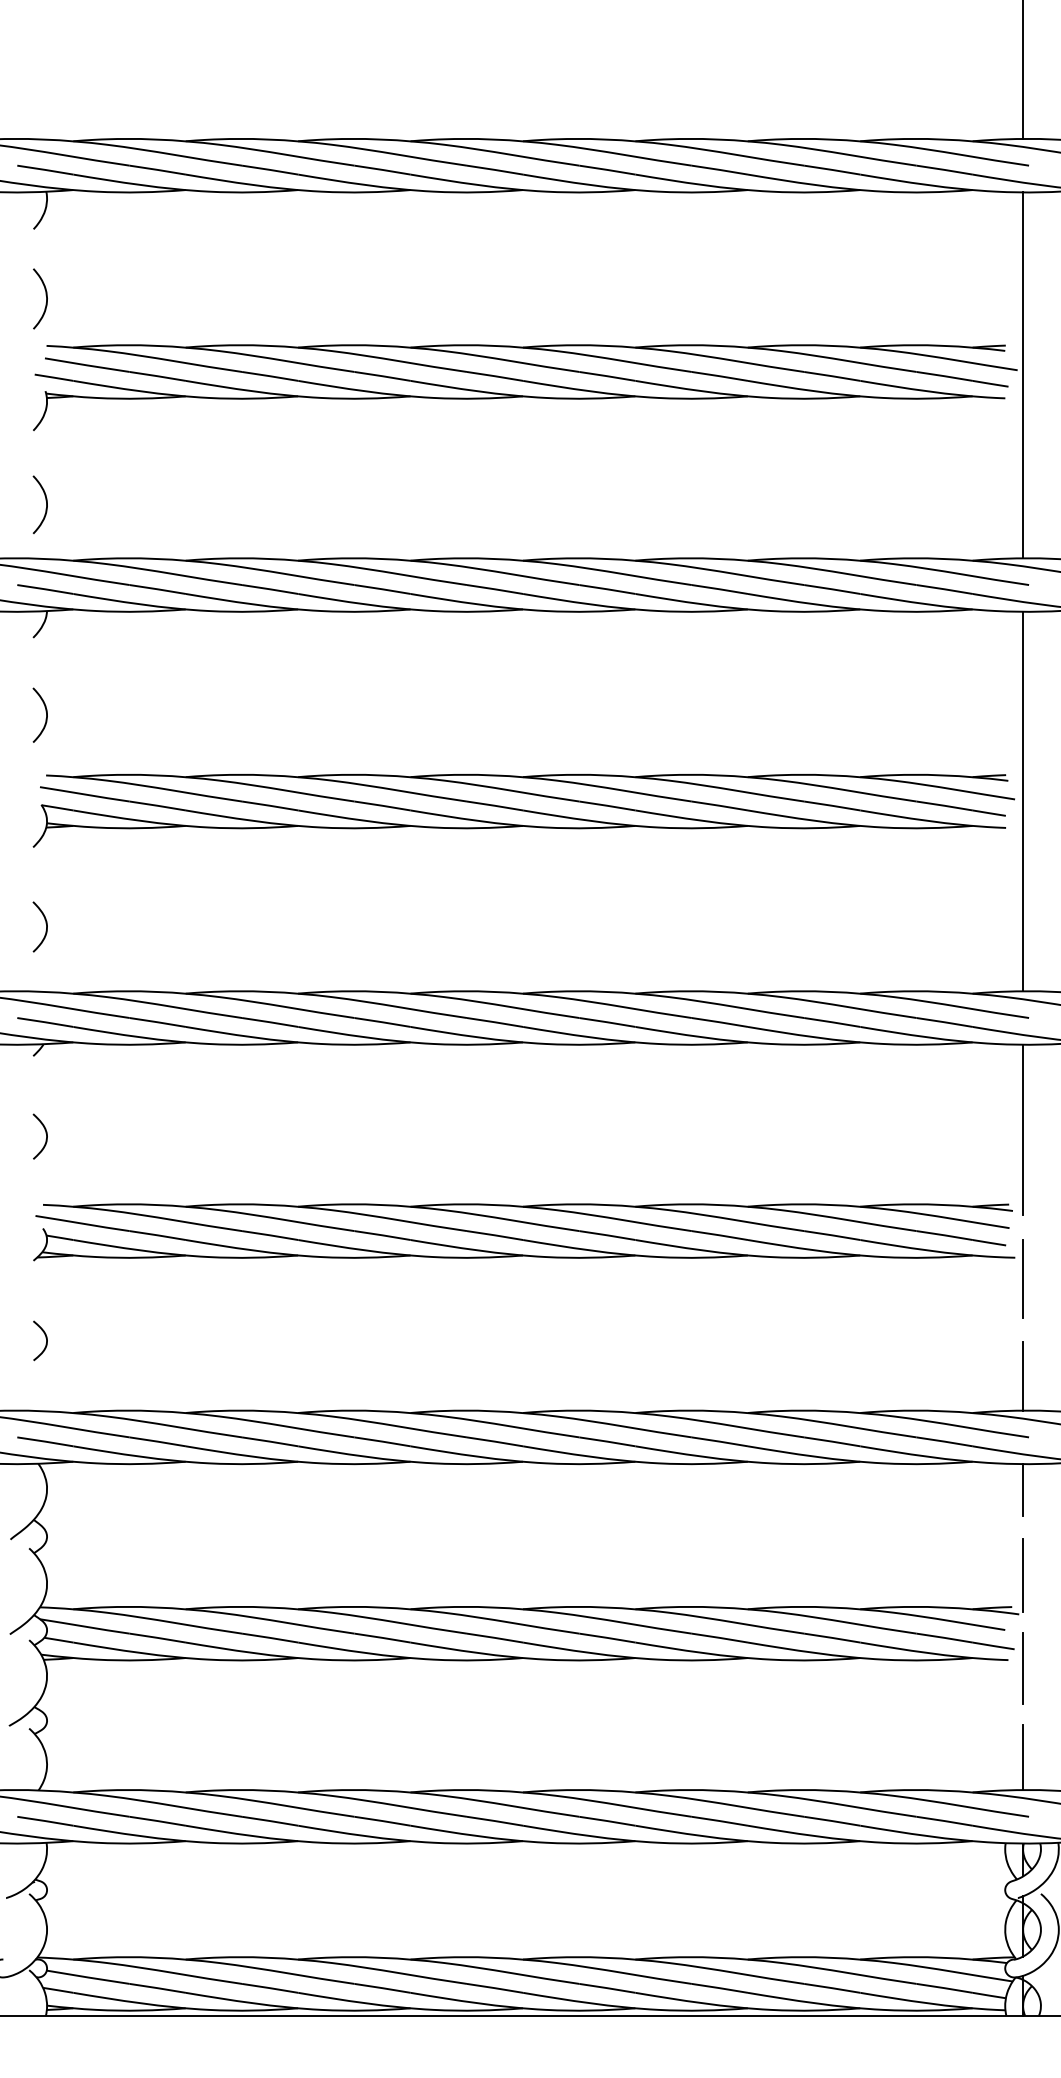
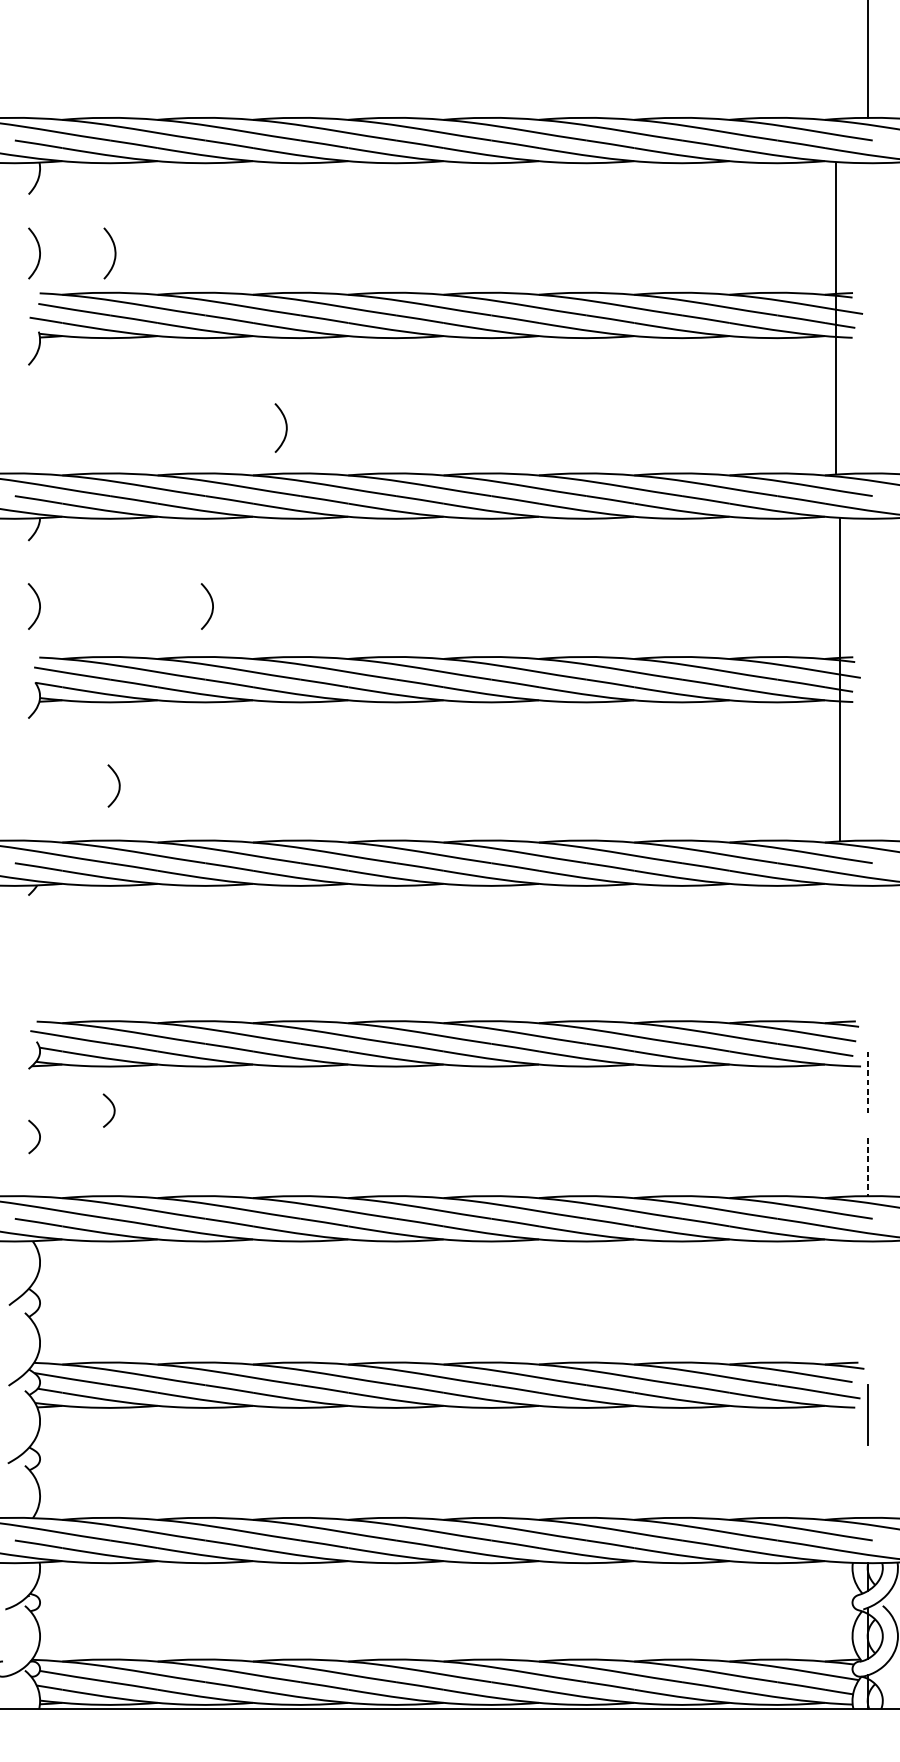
curve: (134, 295) -> (114, 250), added
line: (1023, 375) -> (836, 318), moved
curve: (46, 504) -> (286, 427), moved
curve: (249, 711) -> (211, 603), added
line: (1023, 801) -> (840, 679), moved
curve: (45, 923) -> (118, 783), moved
line: (1023, 1129) -> (868, 957), removed
curve: (45, 1133) -> (38, 961), removed
line: (1023, 1278) -> (868, 1084), solid -> dashed
curve: (133, 1307) -> (113, 1108), added
line: (1023, 1376) -> (868, 1167), solid -> dashed
line: (1023, 1490) -> (868, 1263), removed
line: (1023, 1574) -> (868, 1335), removed
line: (1023, 1757) -> (868, 1490), removed

